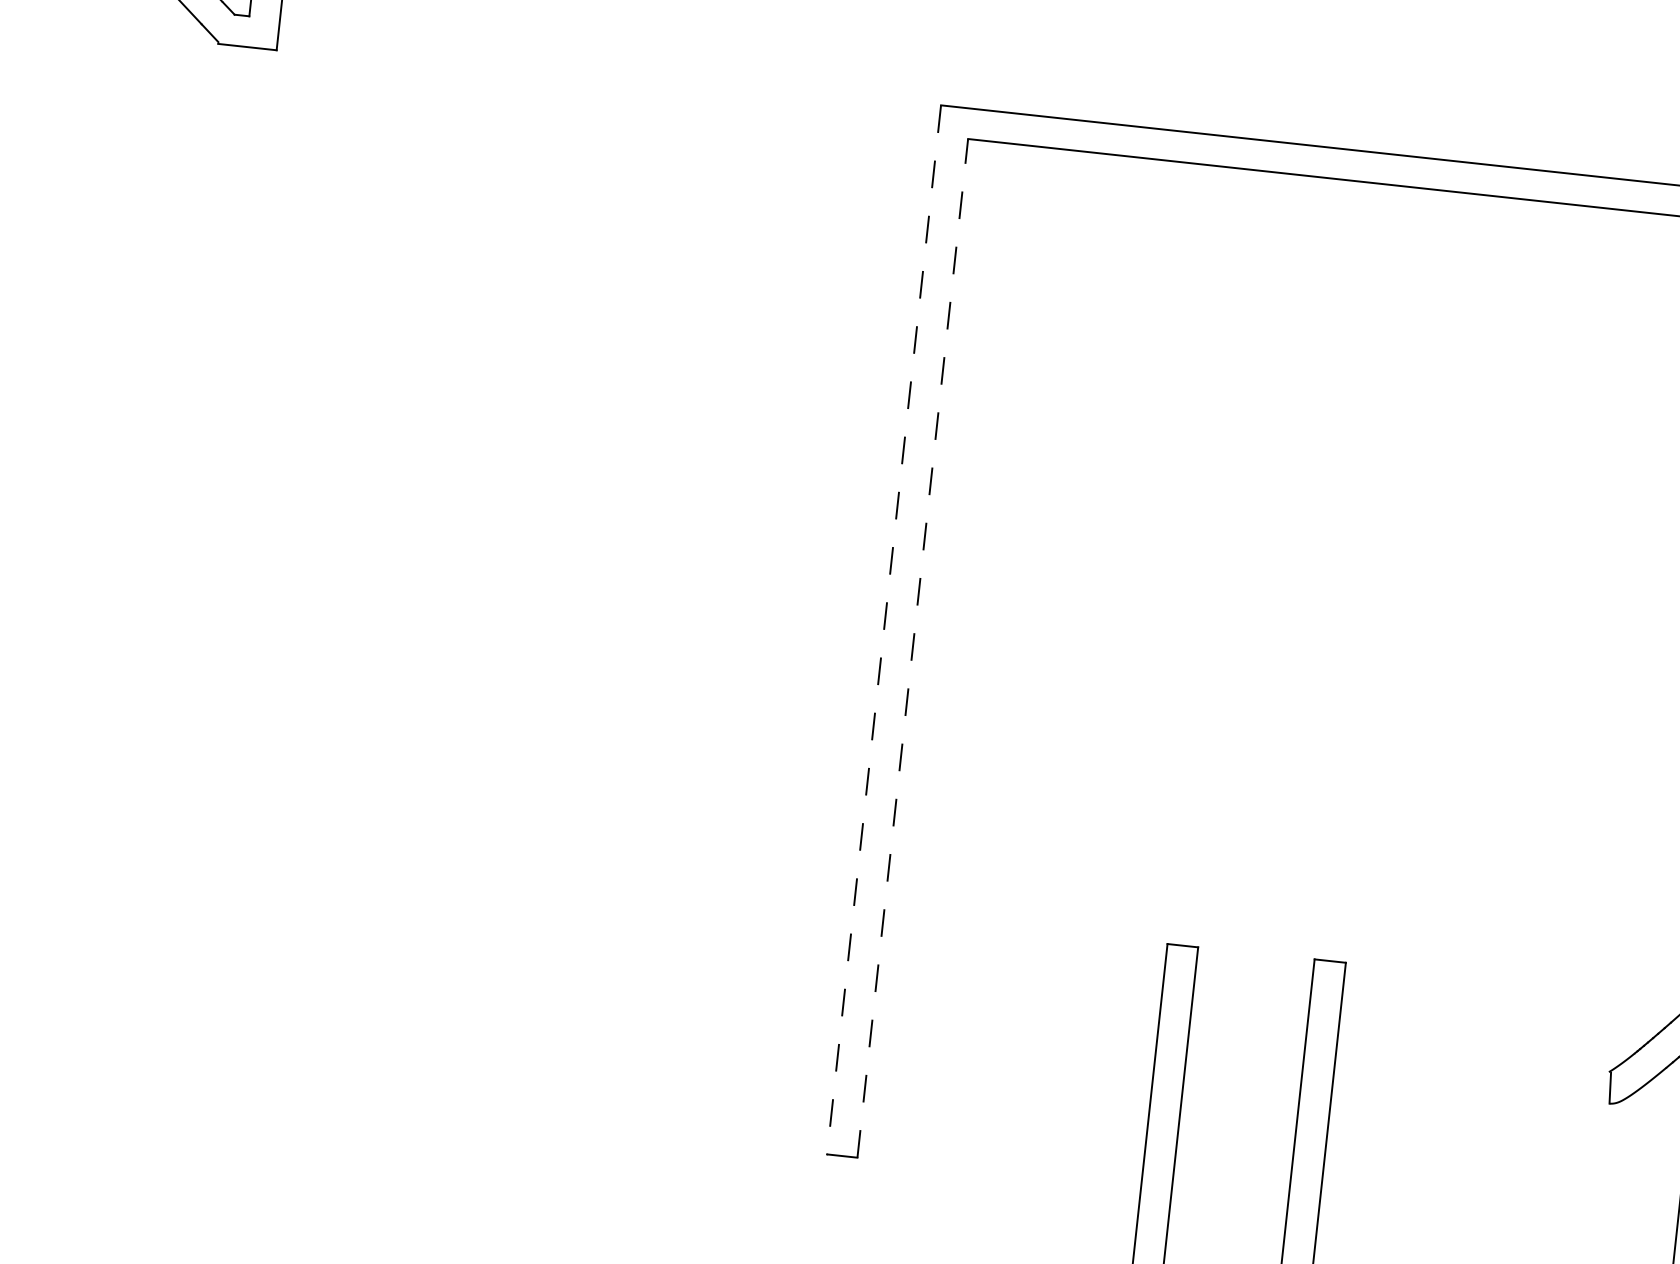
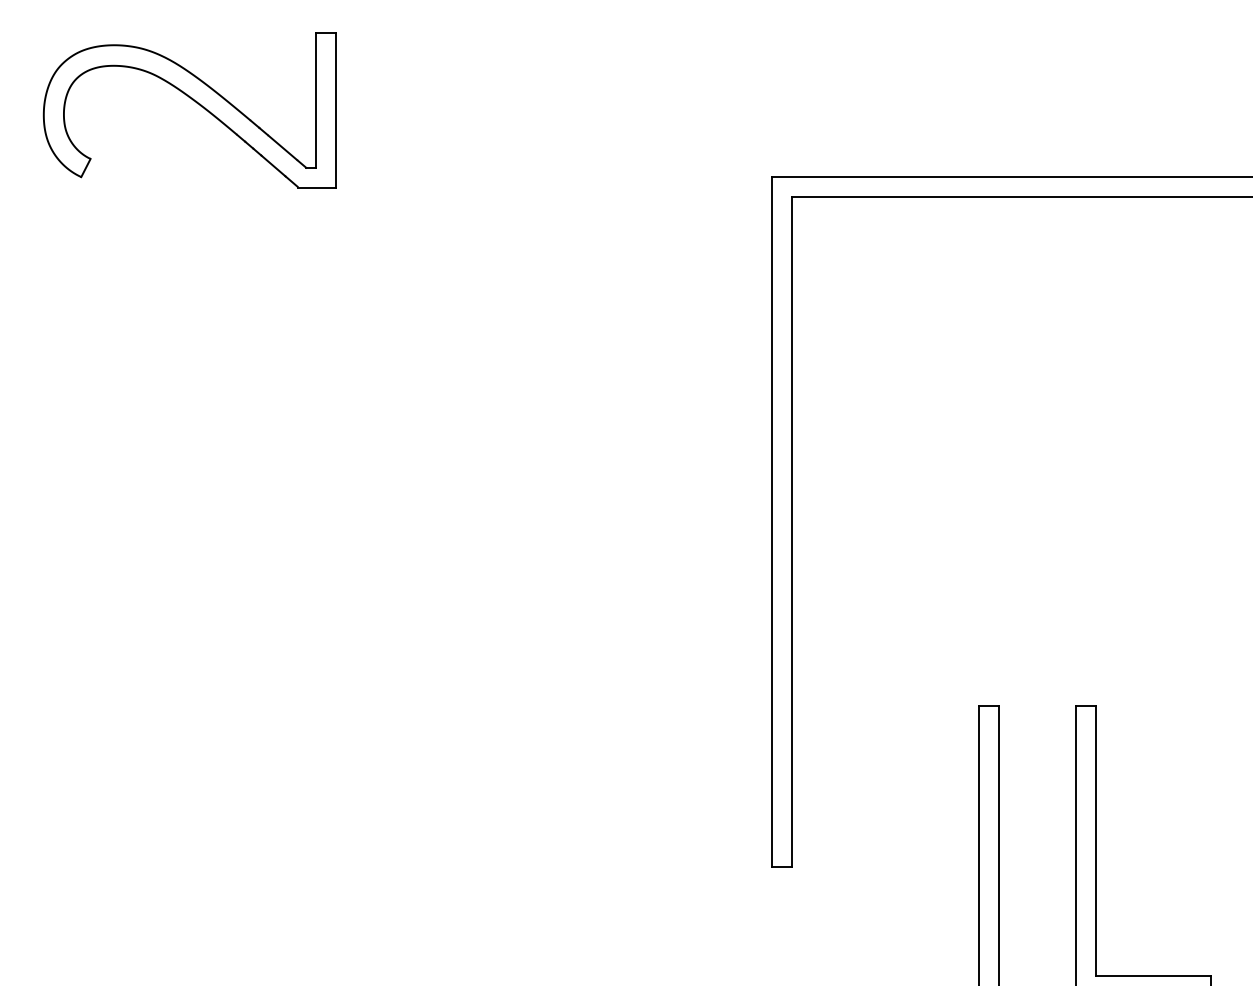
line: (884, 630) -> (772, 522), dashed -> solid
line: (913, 647) -> (792, 531), dashed -> solid

